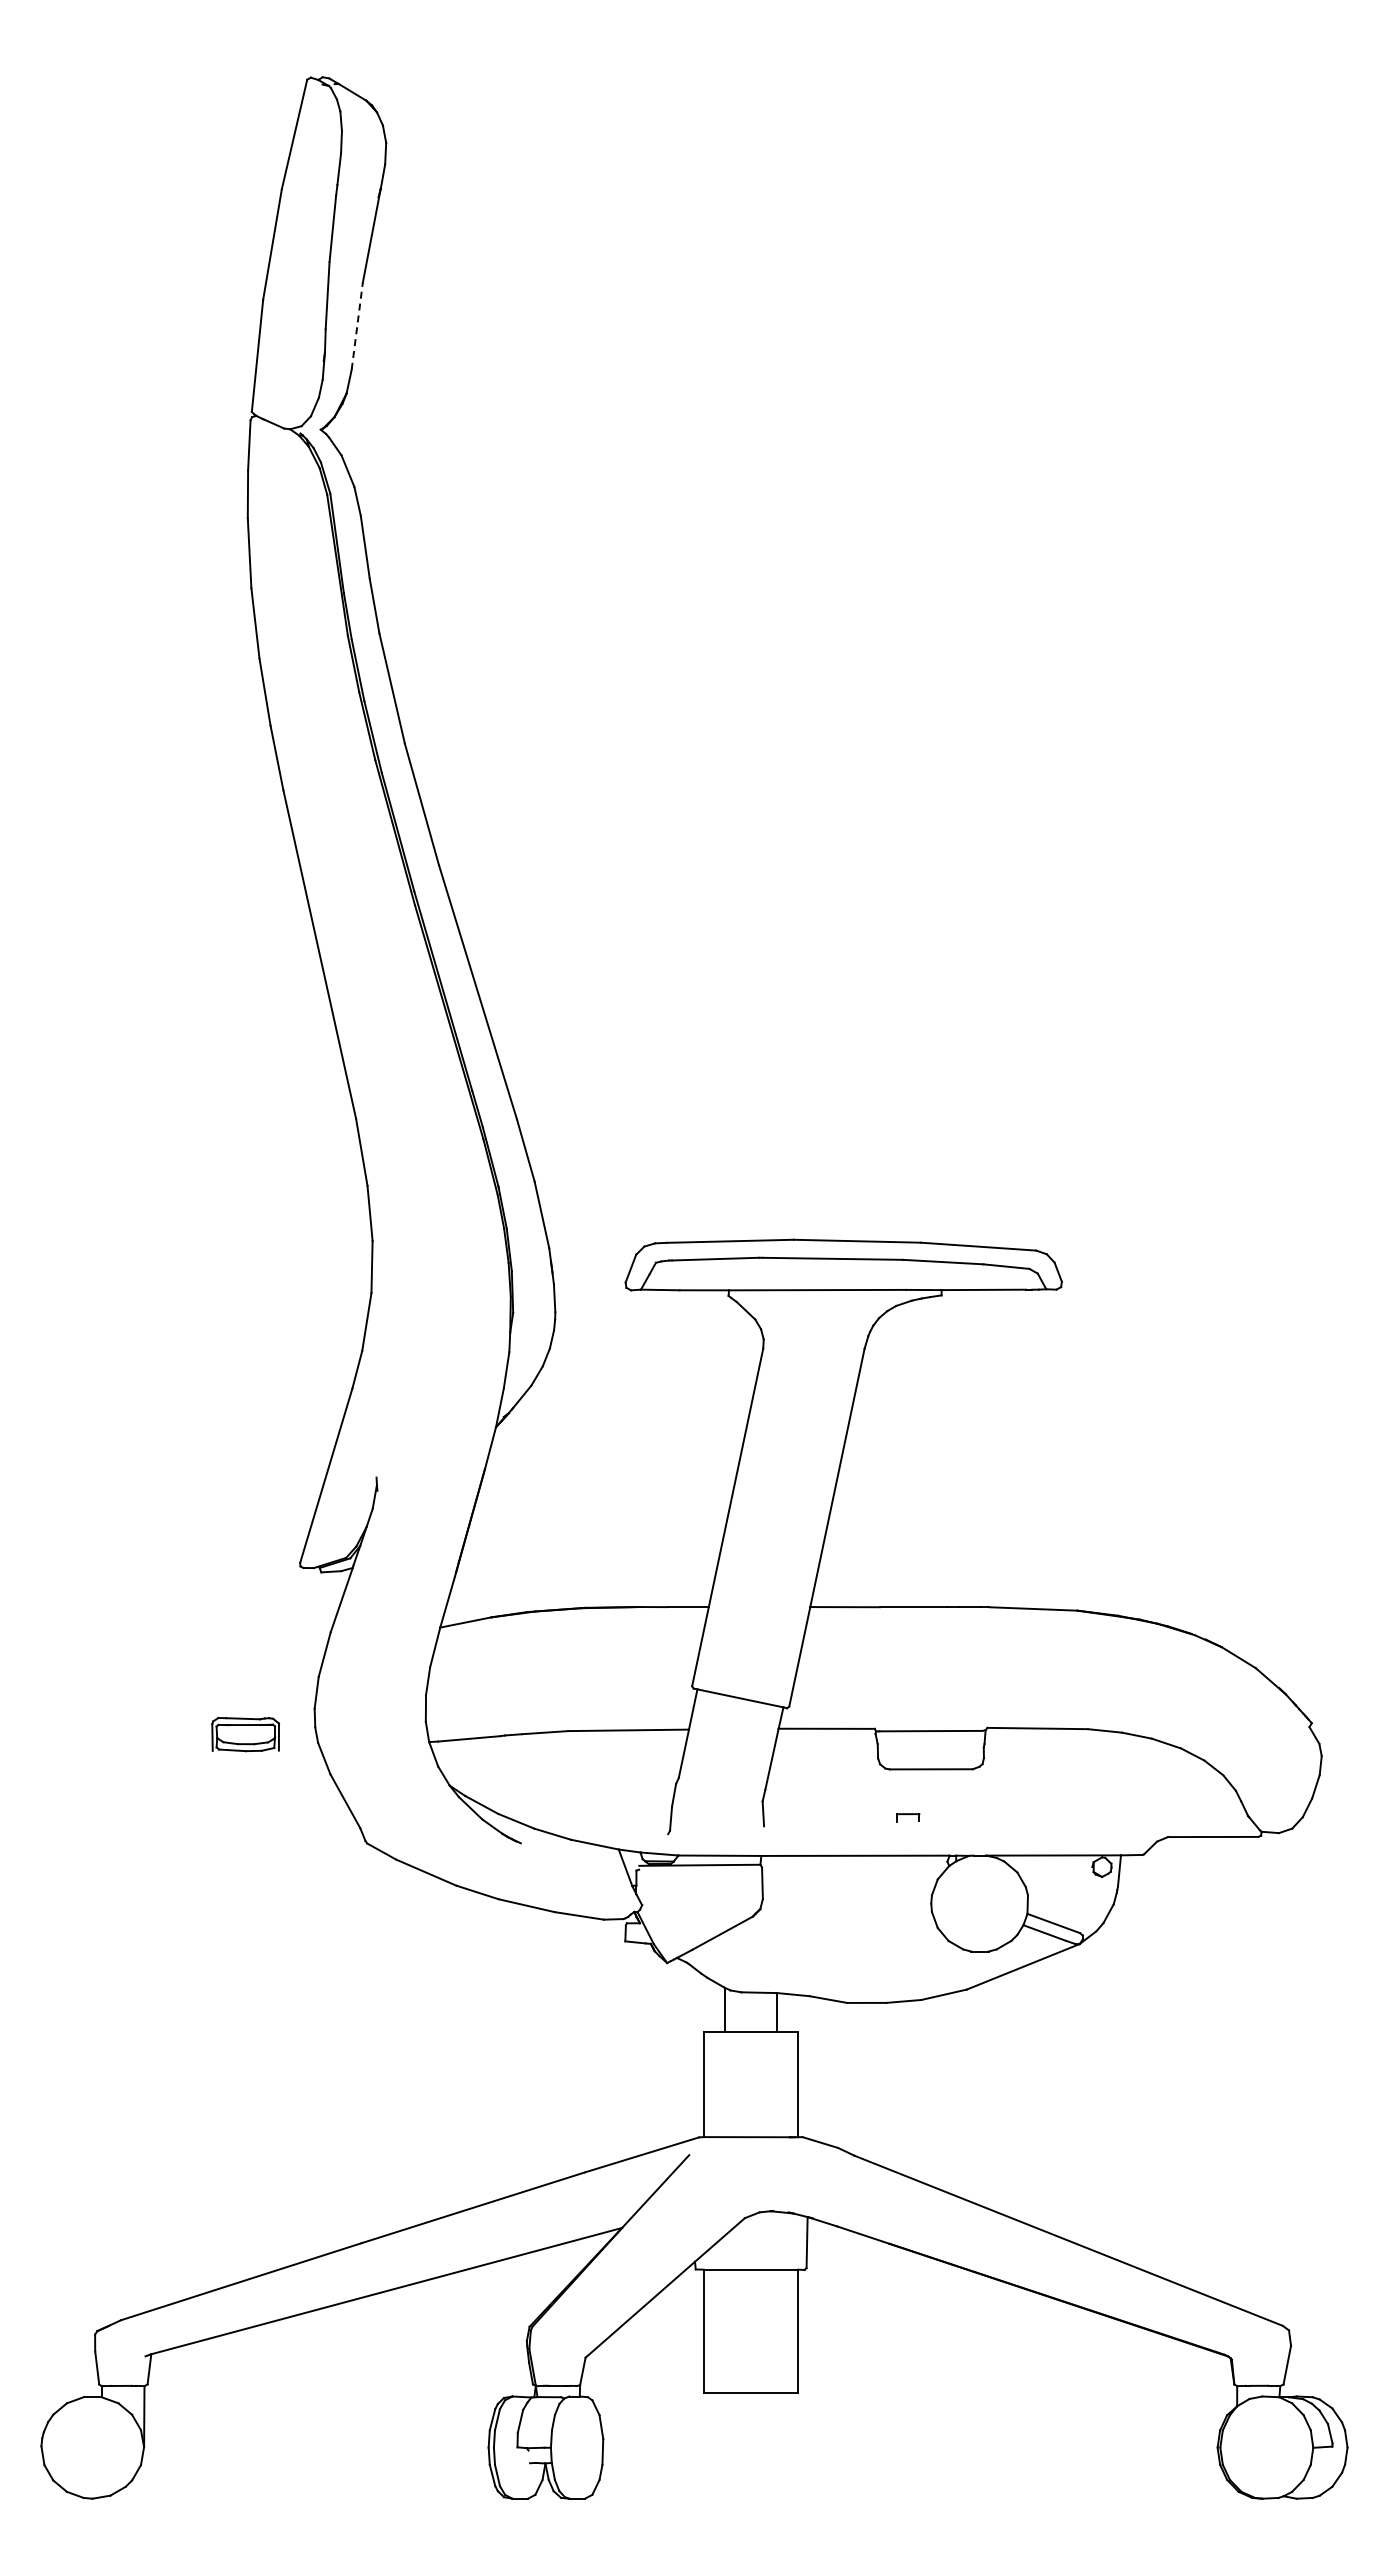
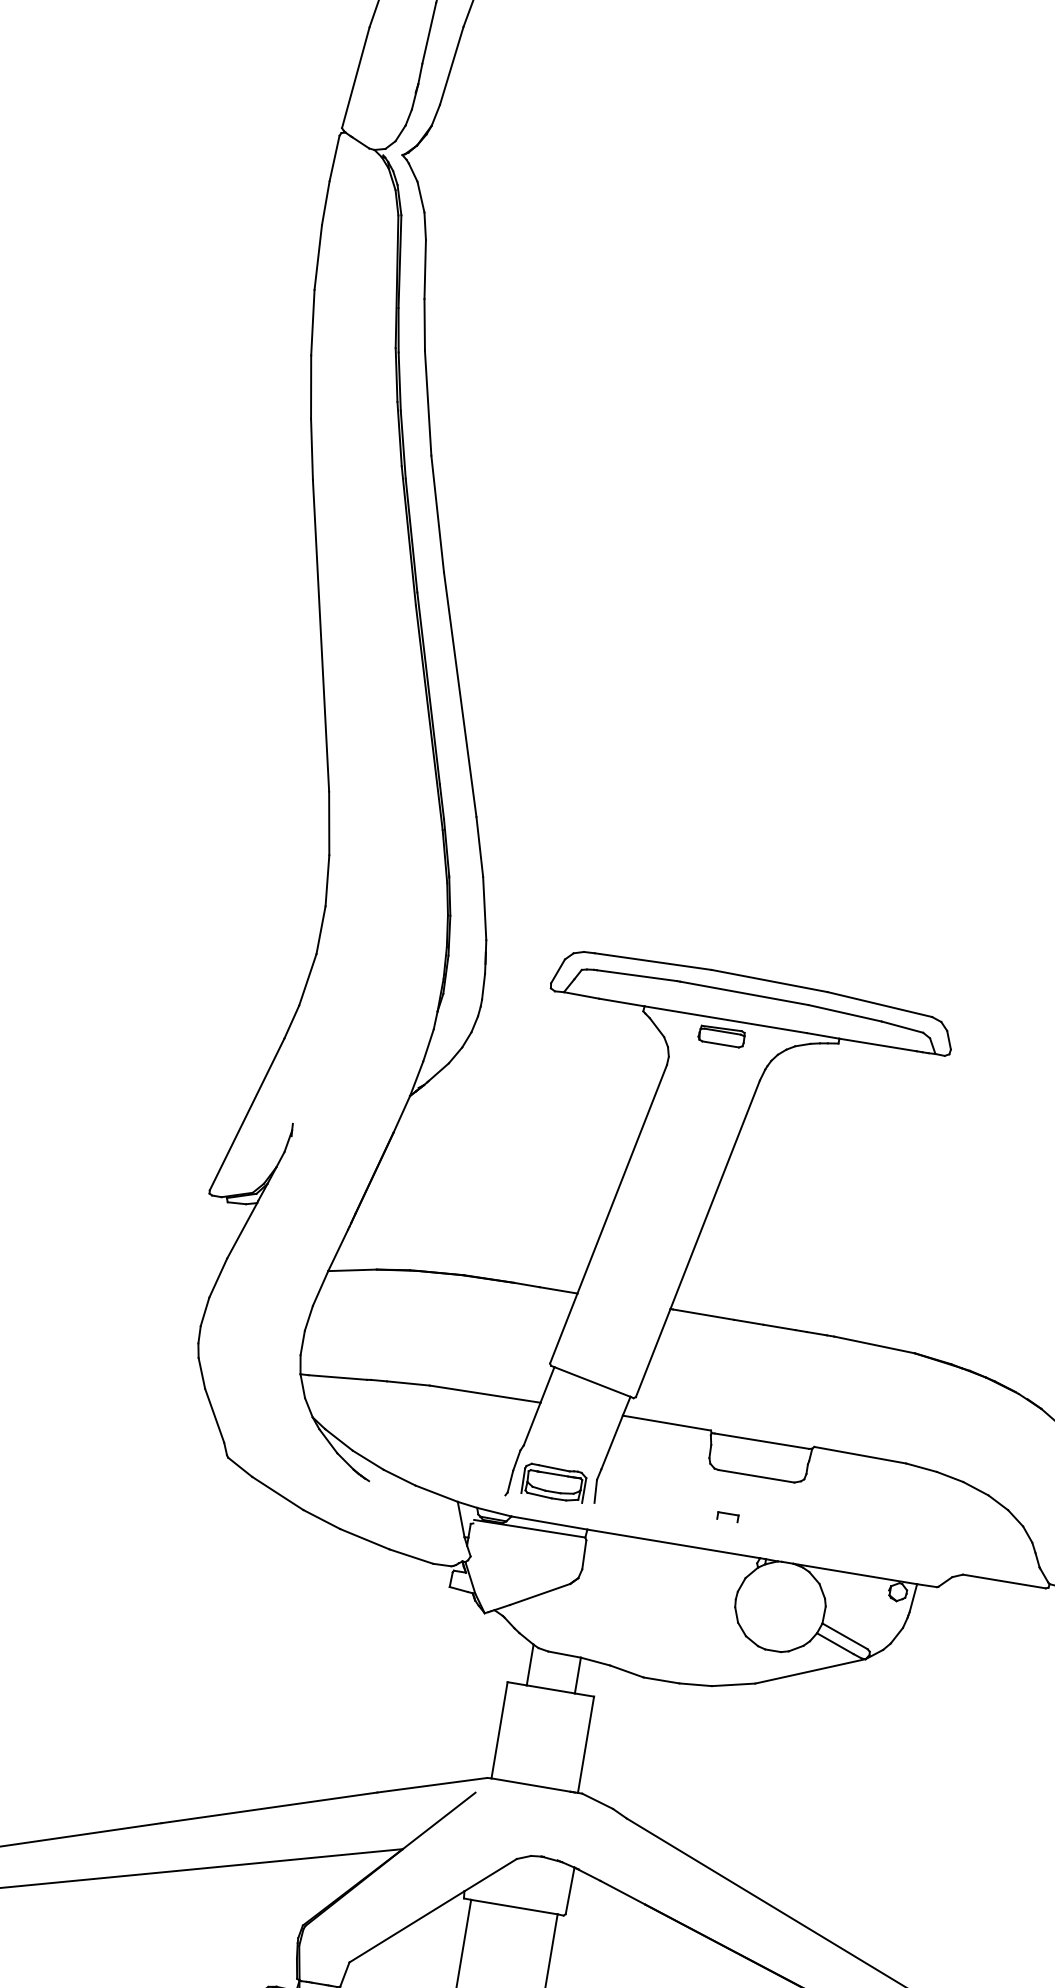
line: (357, 326) -> (451, 66), dashed -> solid
part: (815, 1308) -> (721, 1036), added
part: (245, 1734) -> (553, 1483), moved

